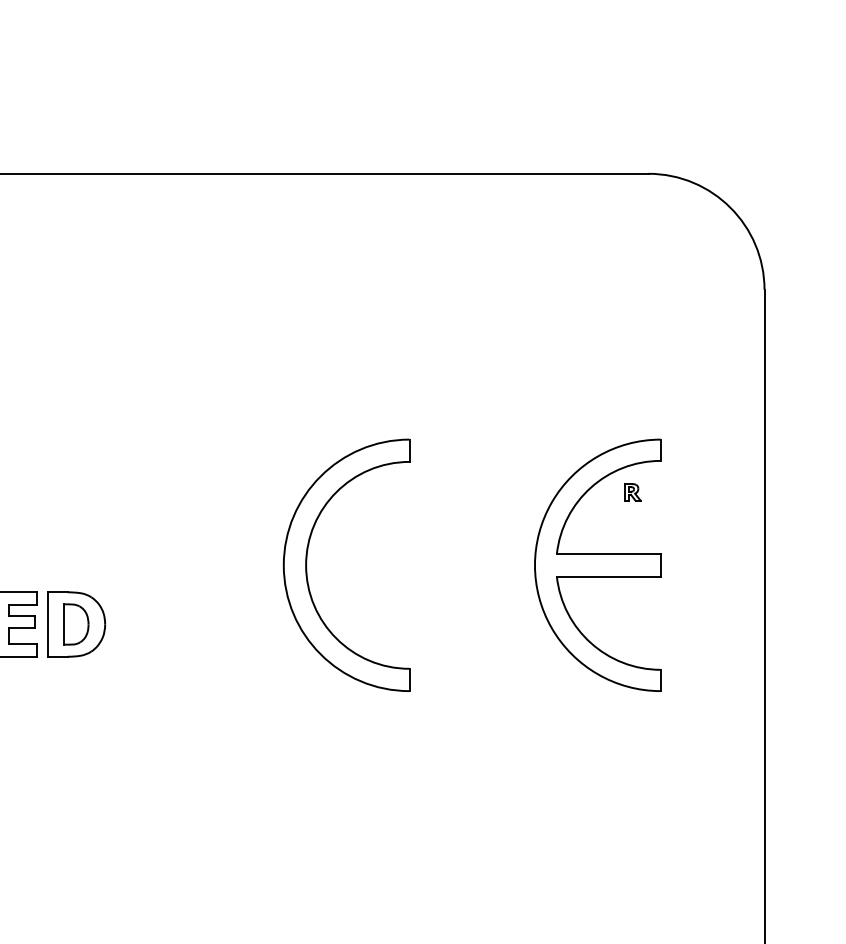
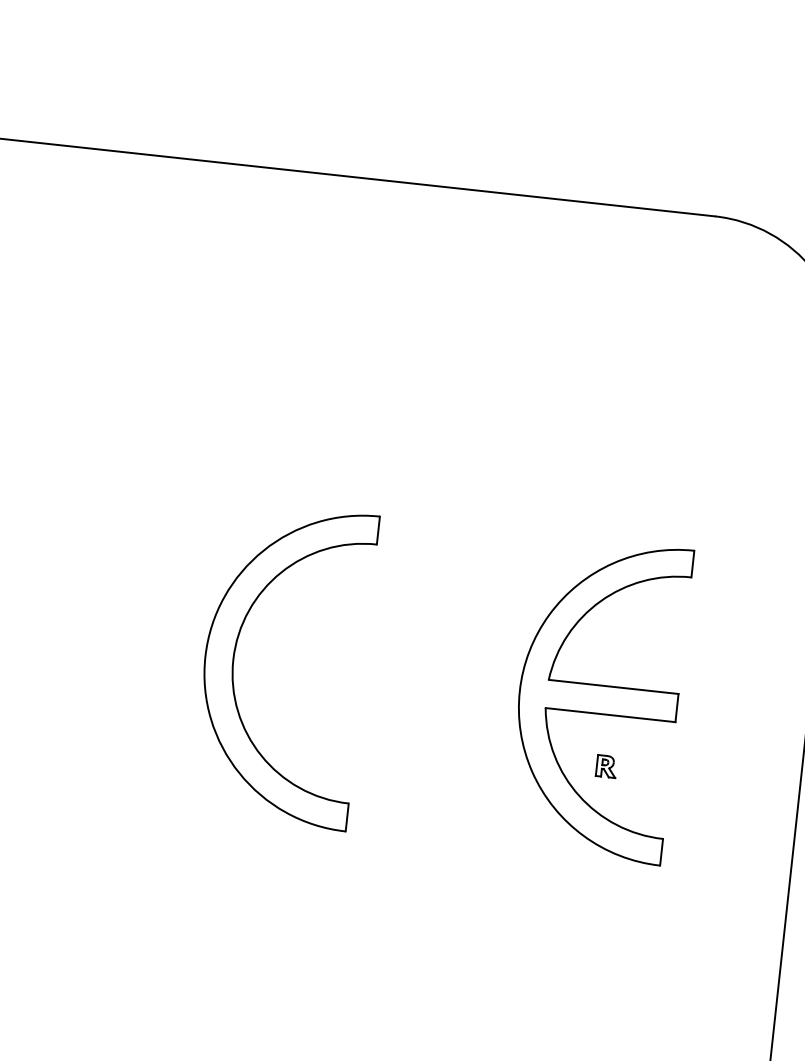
part: (632, 492) -> (606, 766), moved

